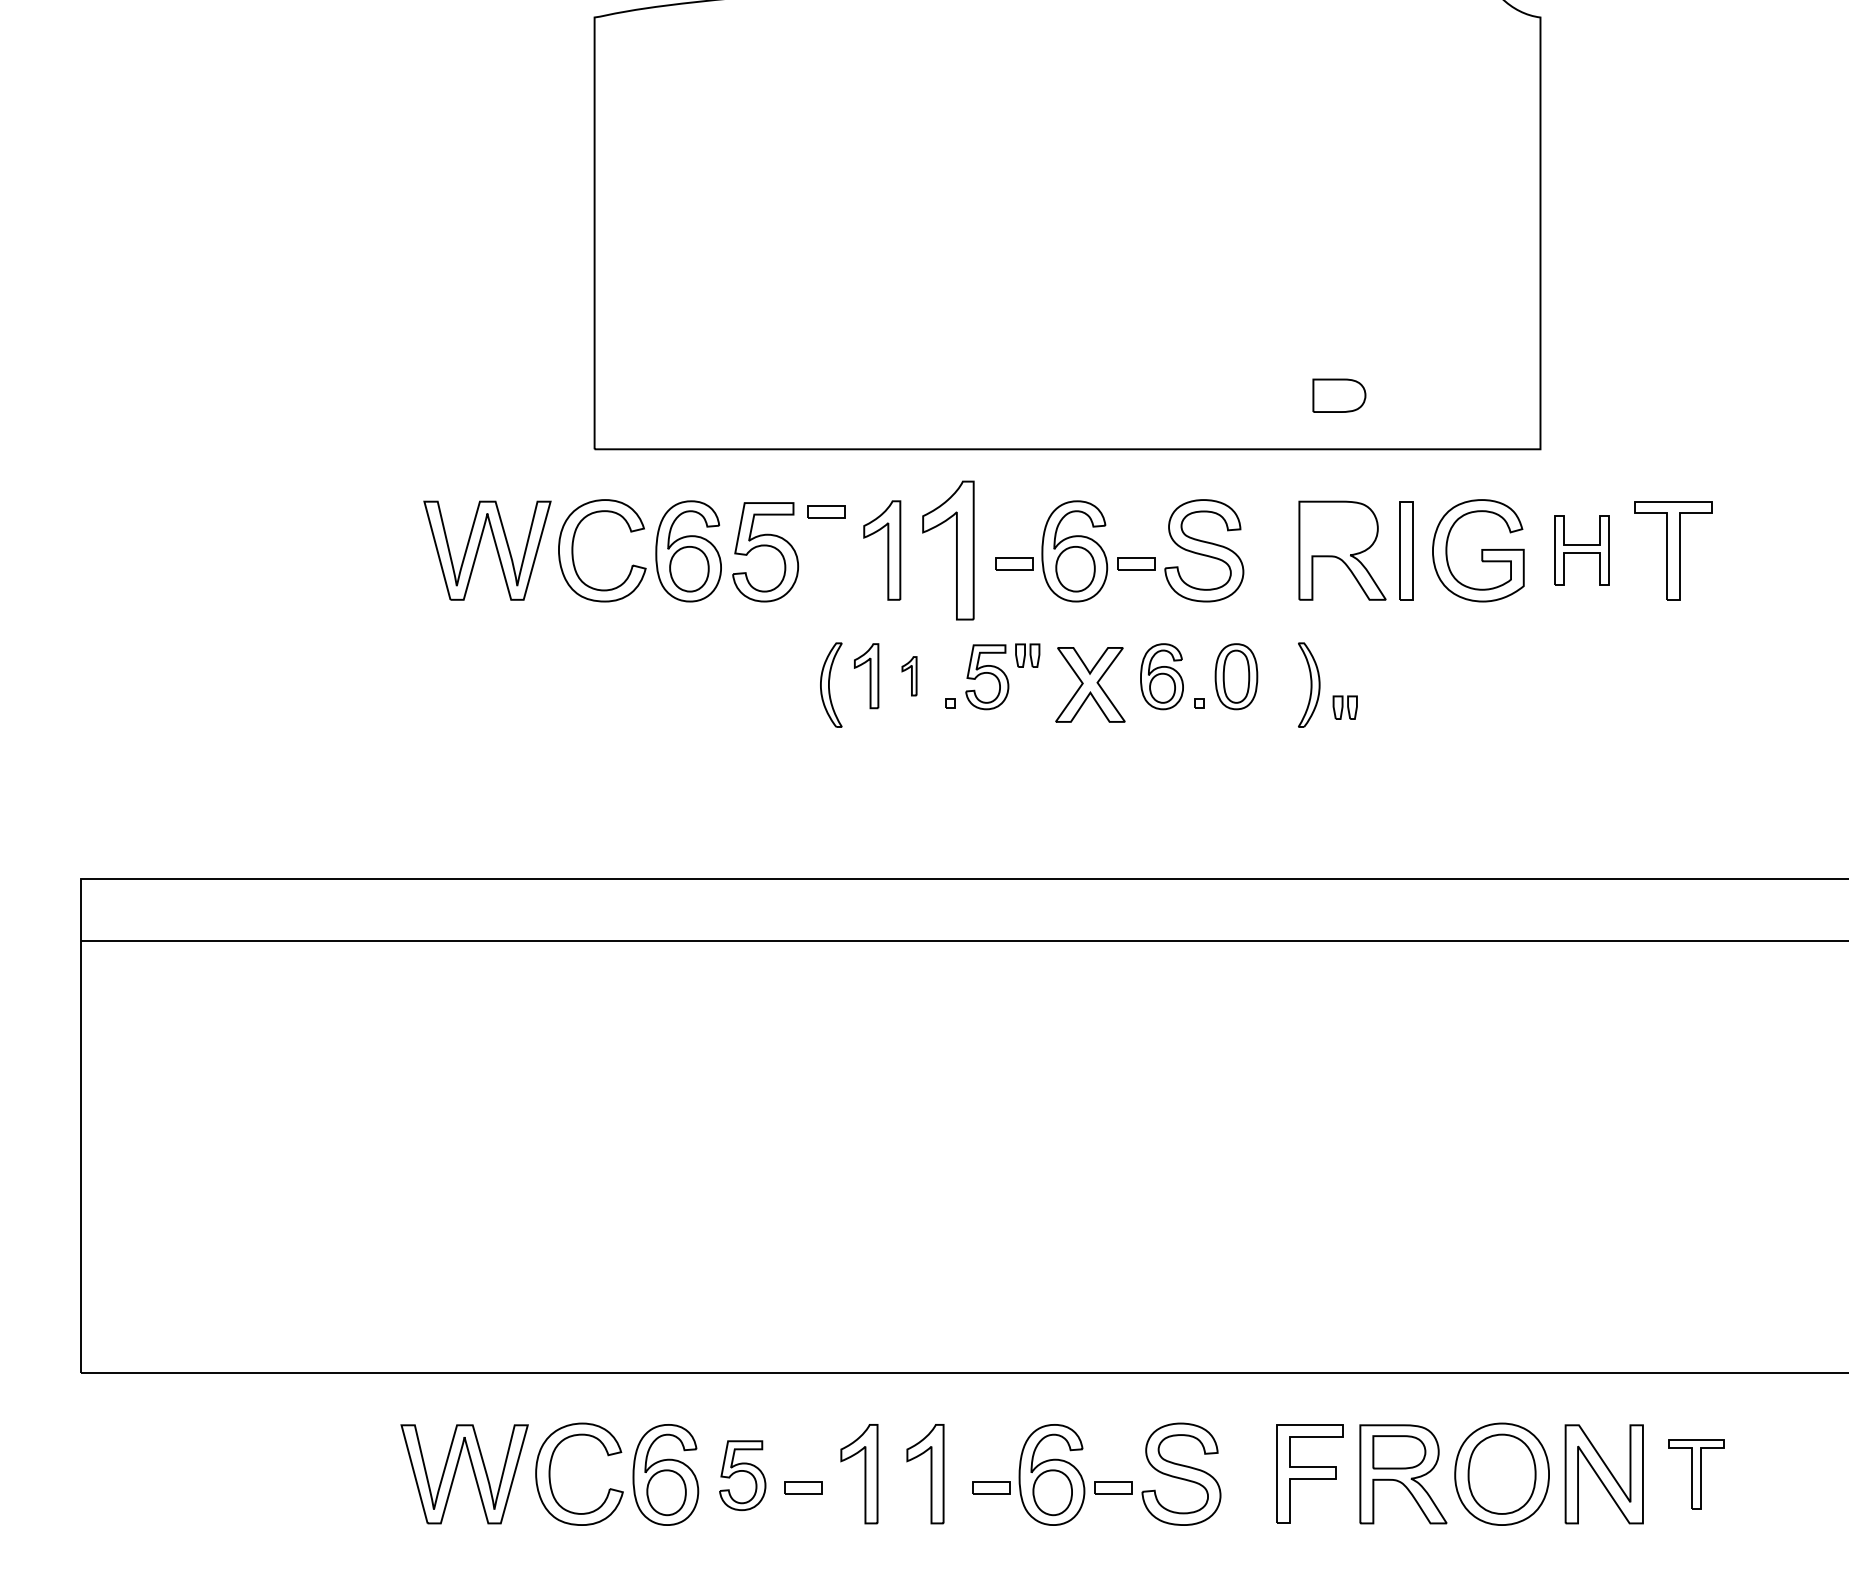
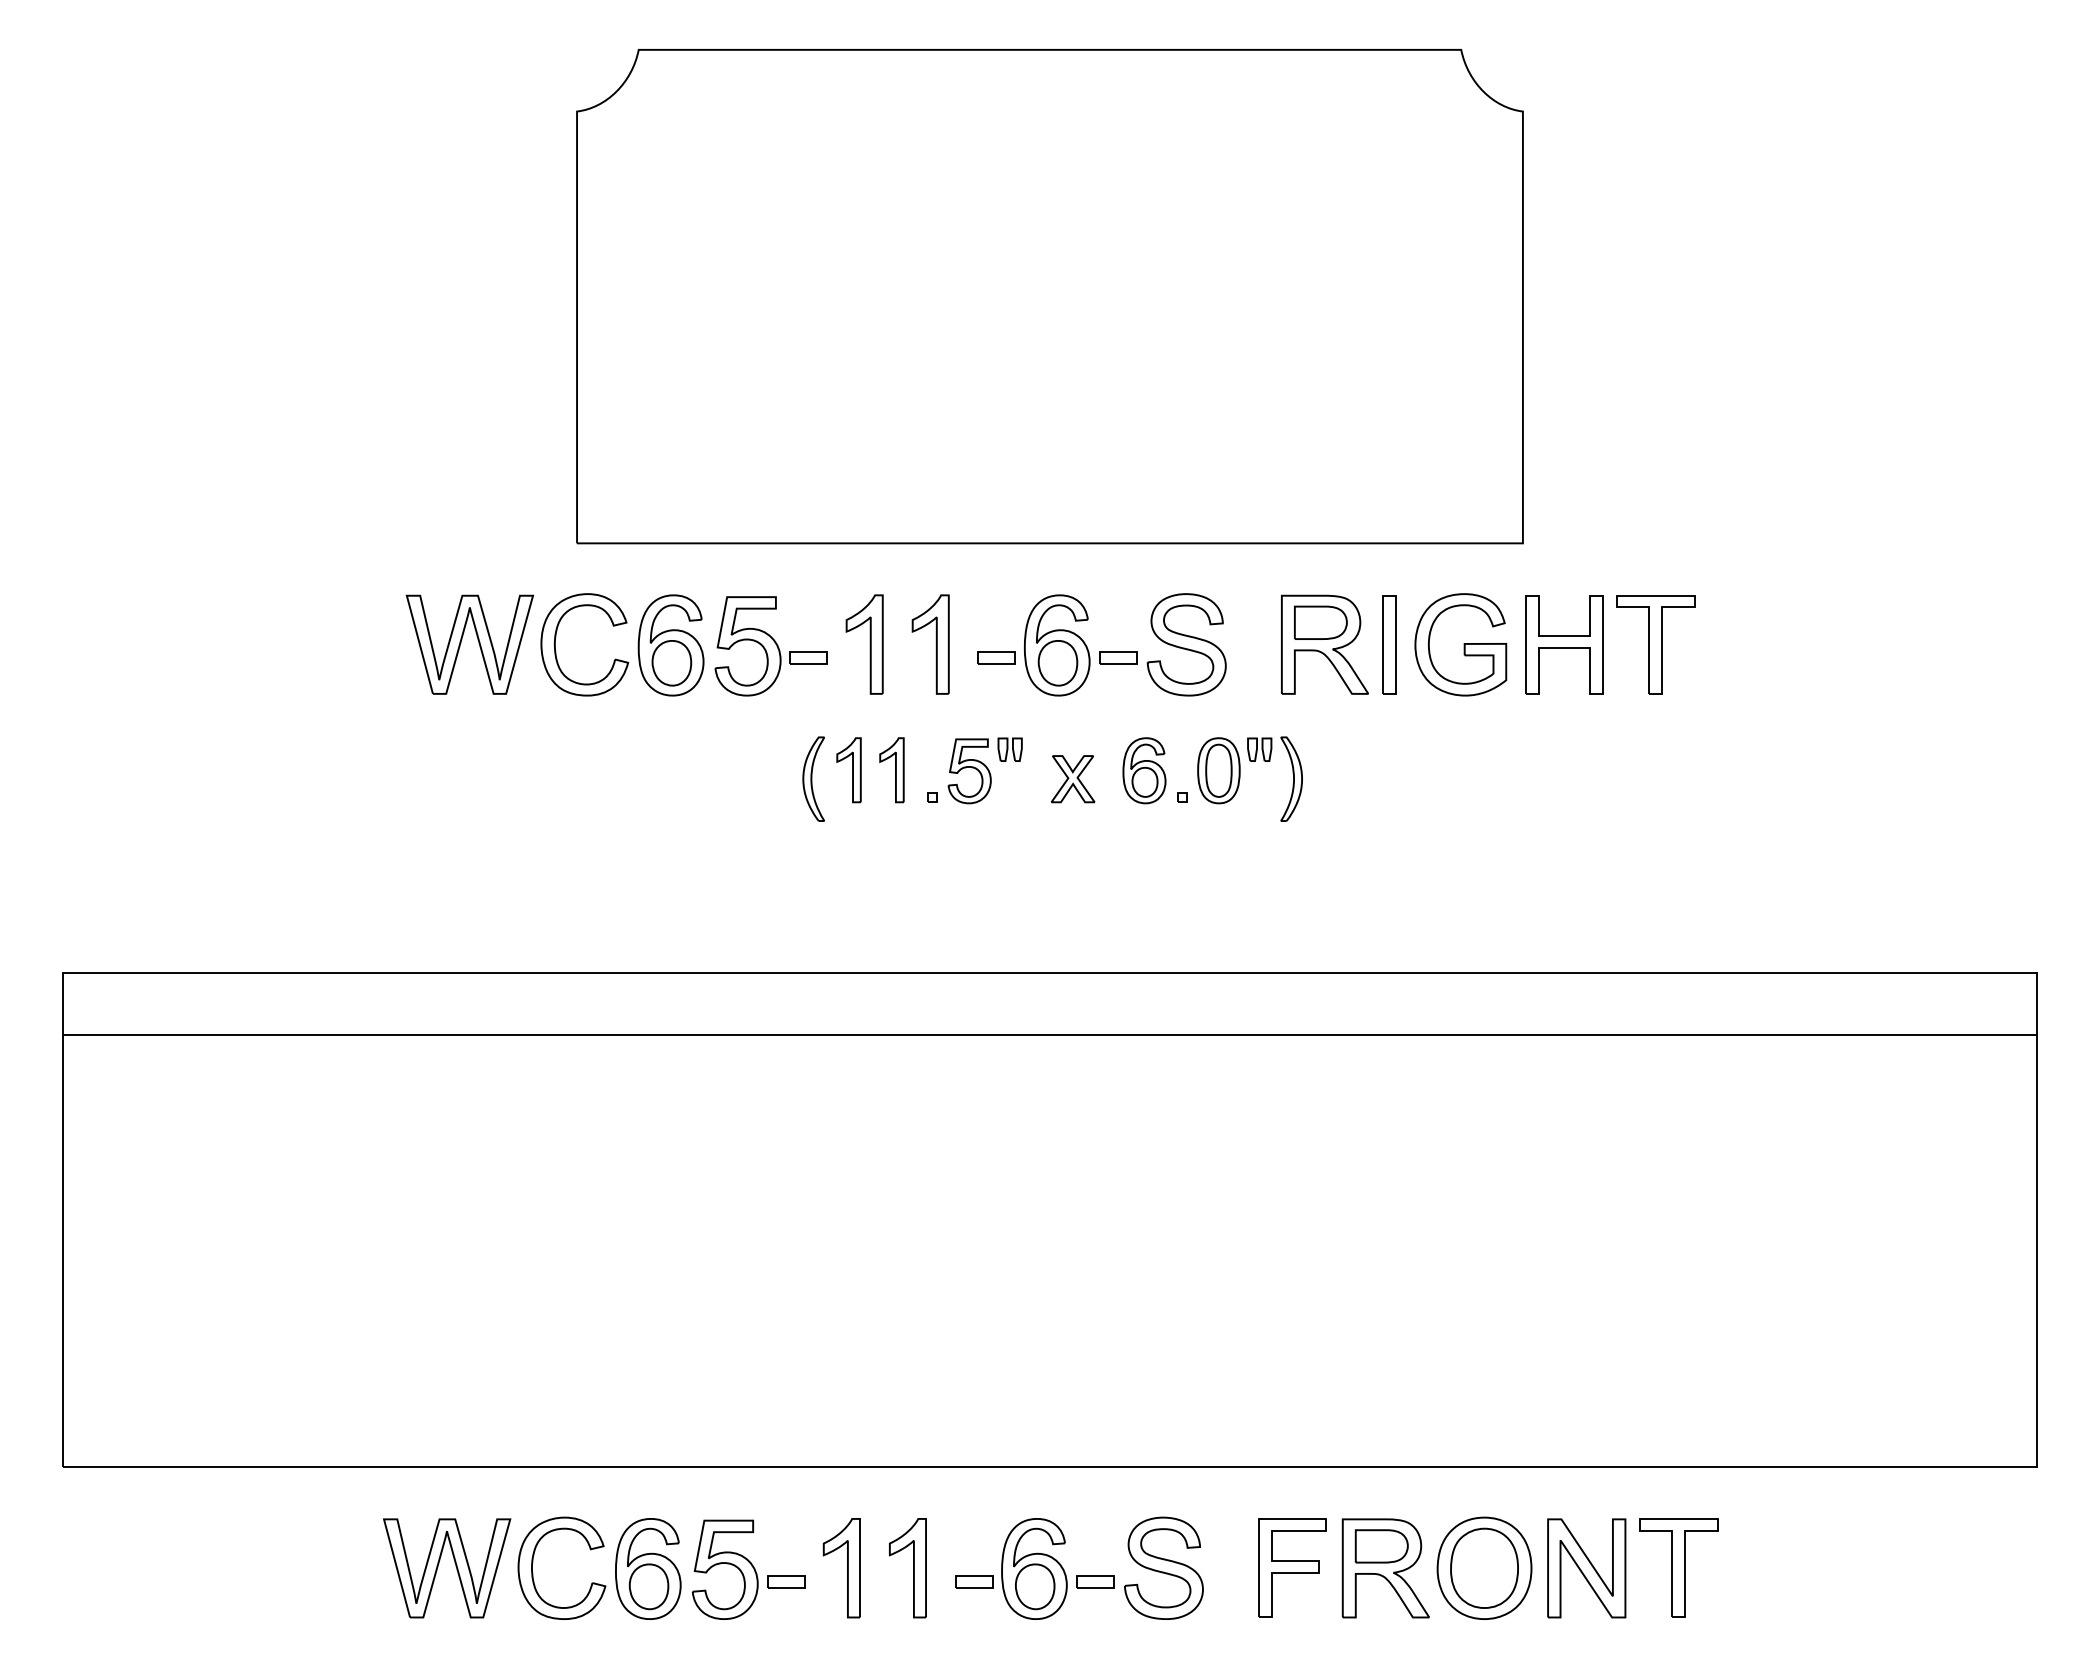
part: (1339, 395) -> (1320, 622), moved
part: (826, 511) -> (808, 657), moved
part: (948, 550) -> (930, 644), size x0.71
part: (1582, 550) -> (1564, 644), size x1.43
part: (909, 676) -> (891, 770), size x1.67
part: (1091, 685) -> (1073, 779), size x0.62
part: (1345, 707) -> (1259, 749), moved
part: (1696, 1473) -> (1678, 1567), size x1.43
part: (742, 1475) -> (724, 1569), size x1.43

